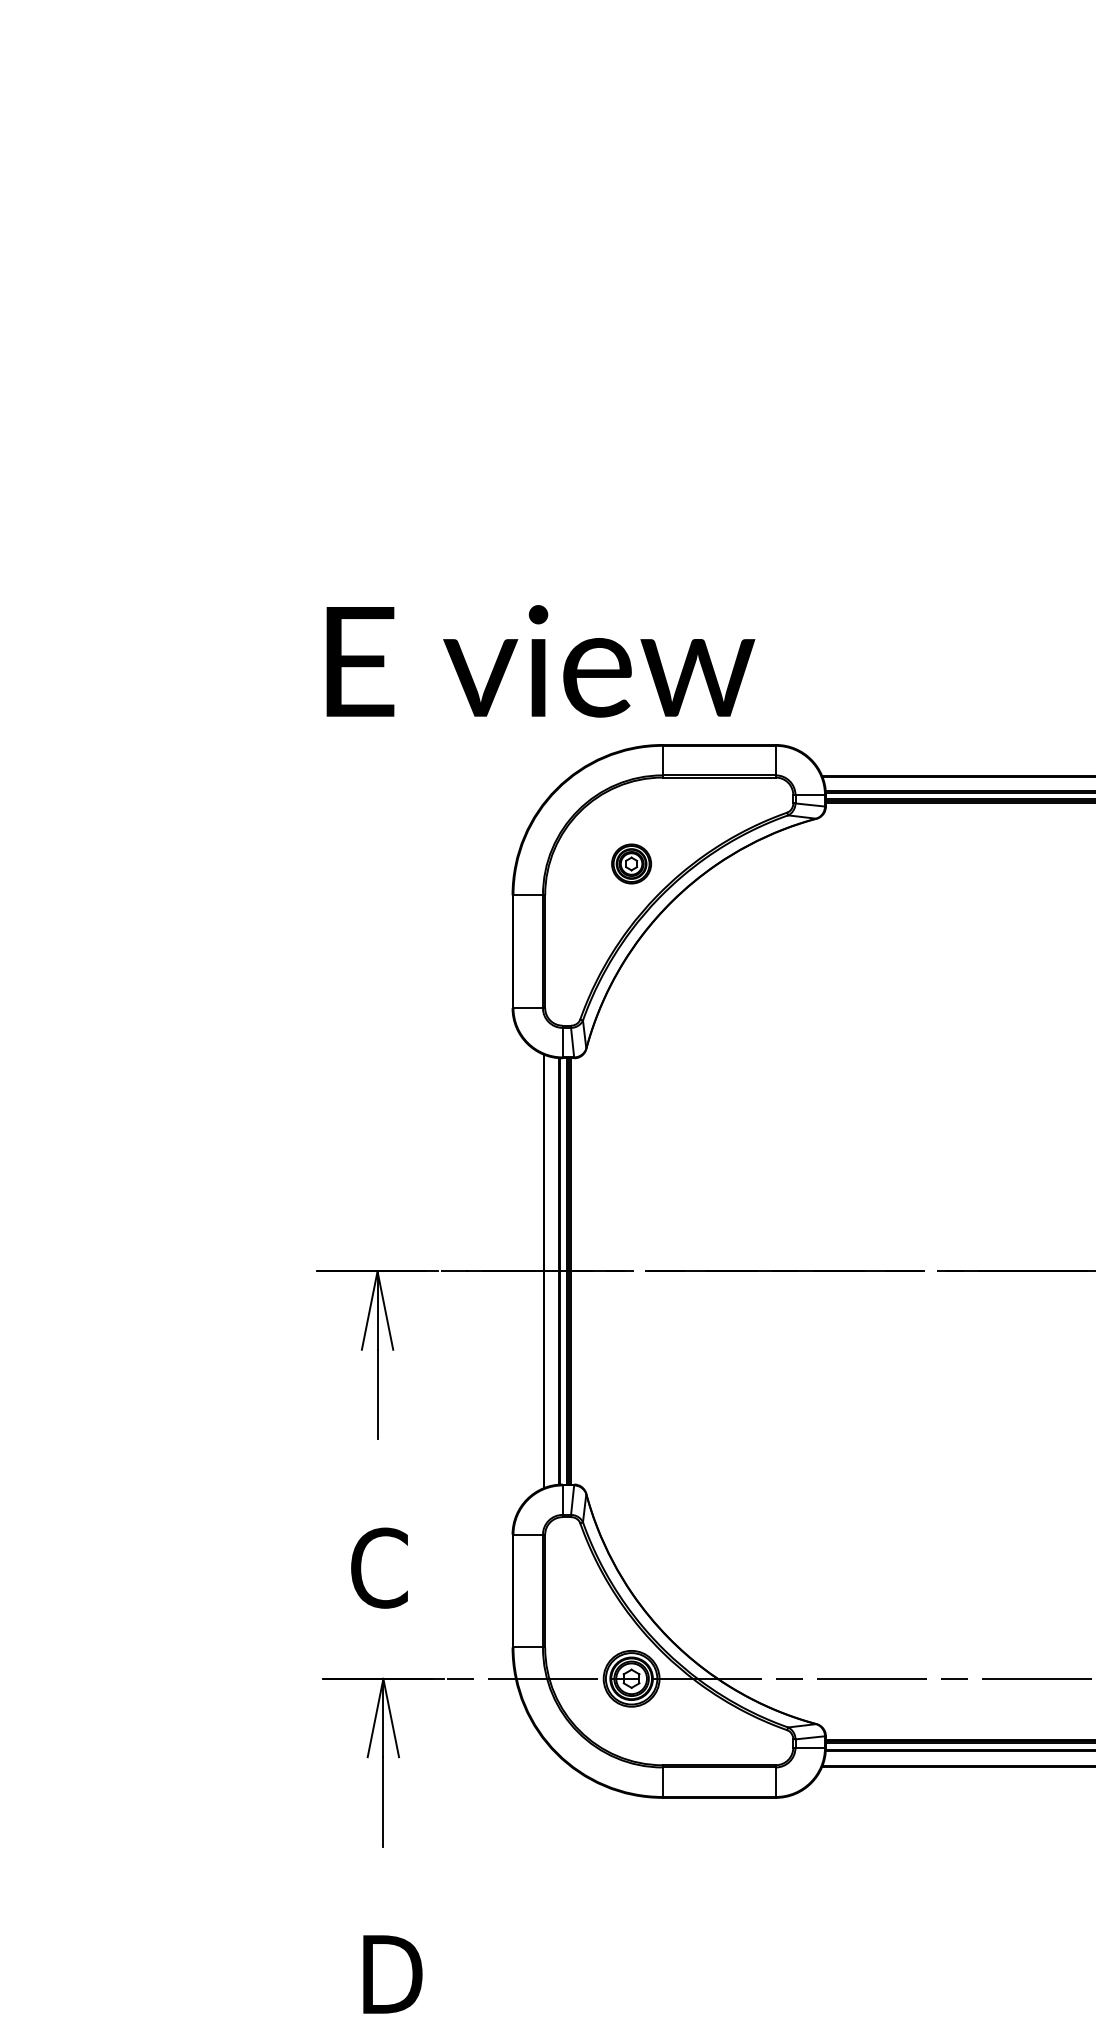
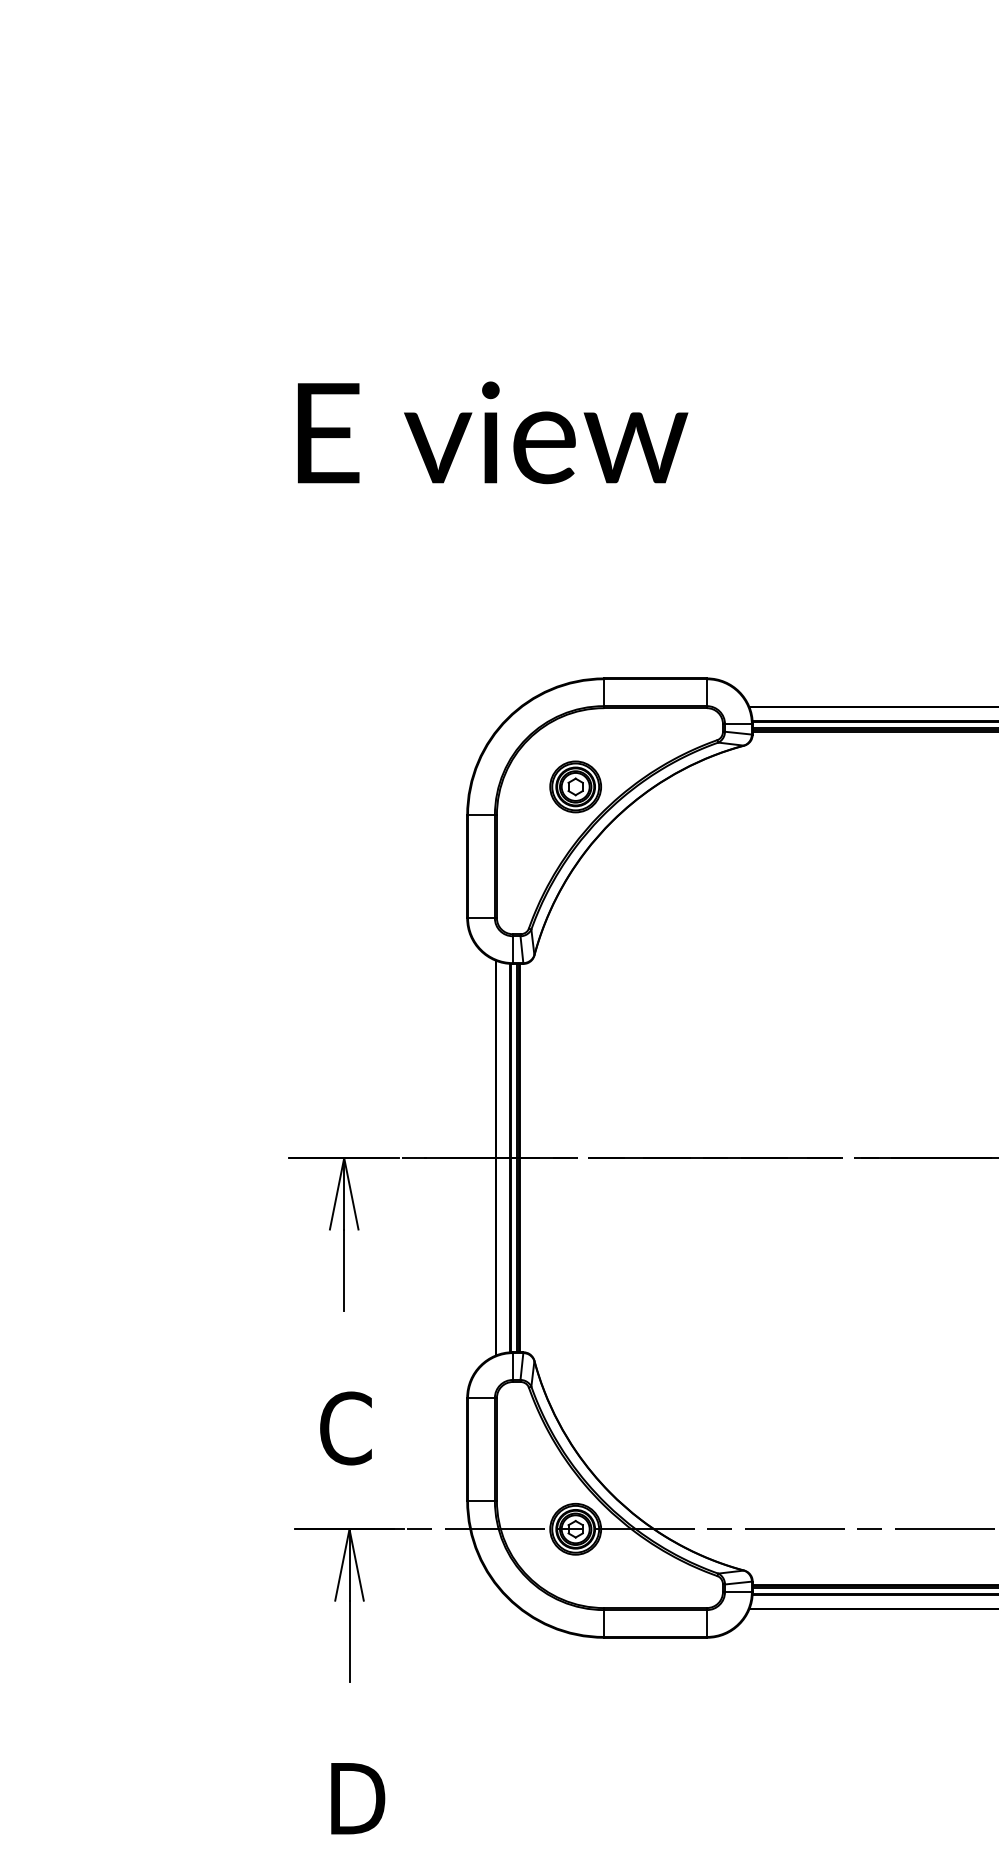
text: (540, 661) -> (492, 432), moved
part: (631, 863) -> (575, 786), size x1.43

